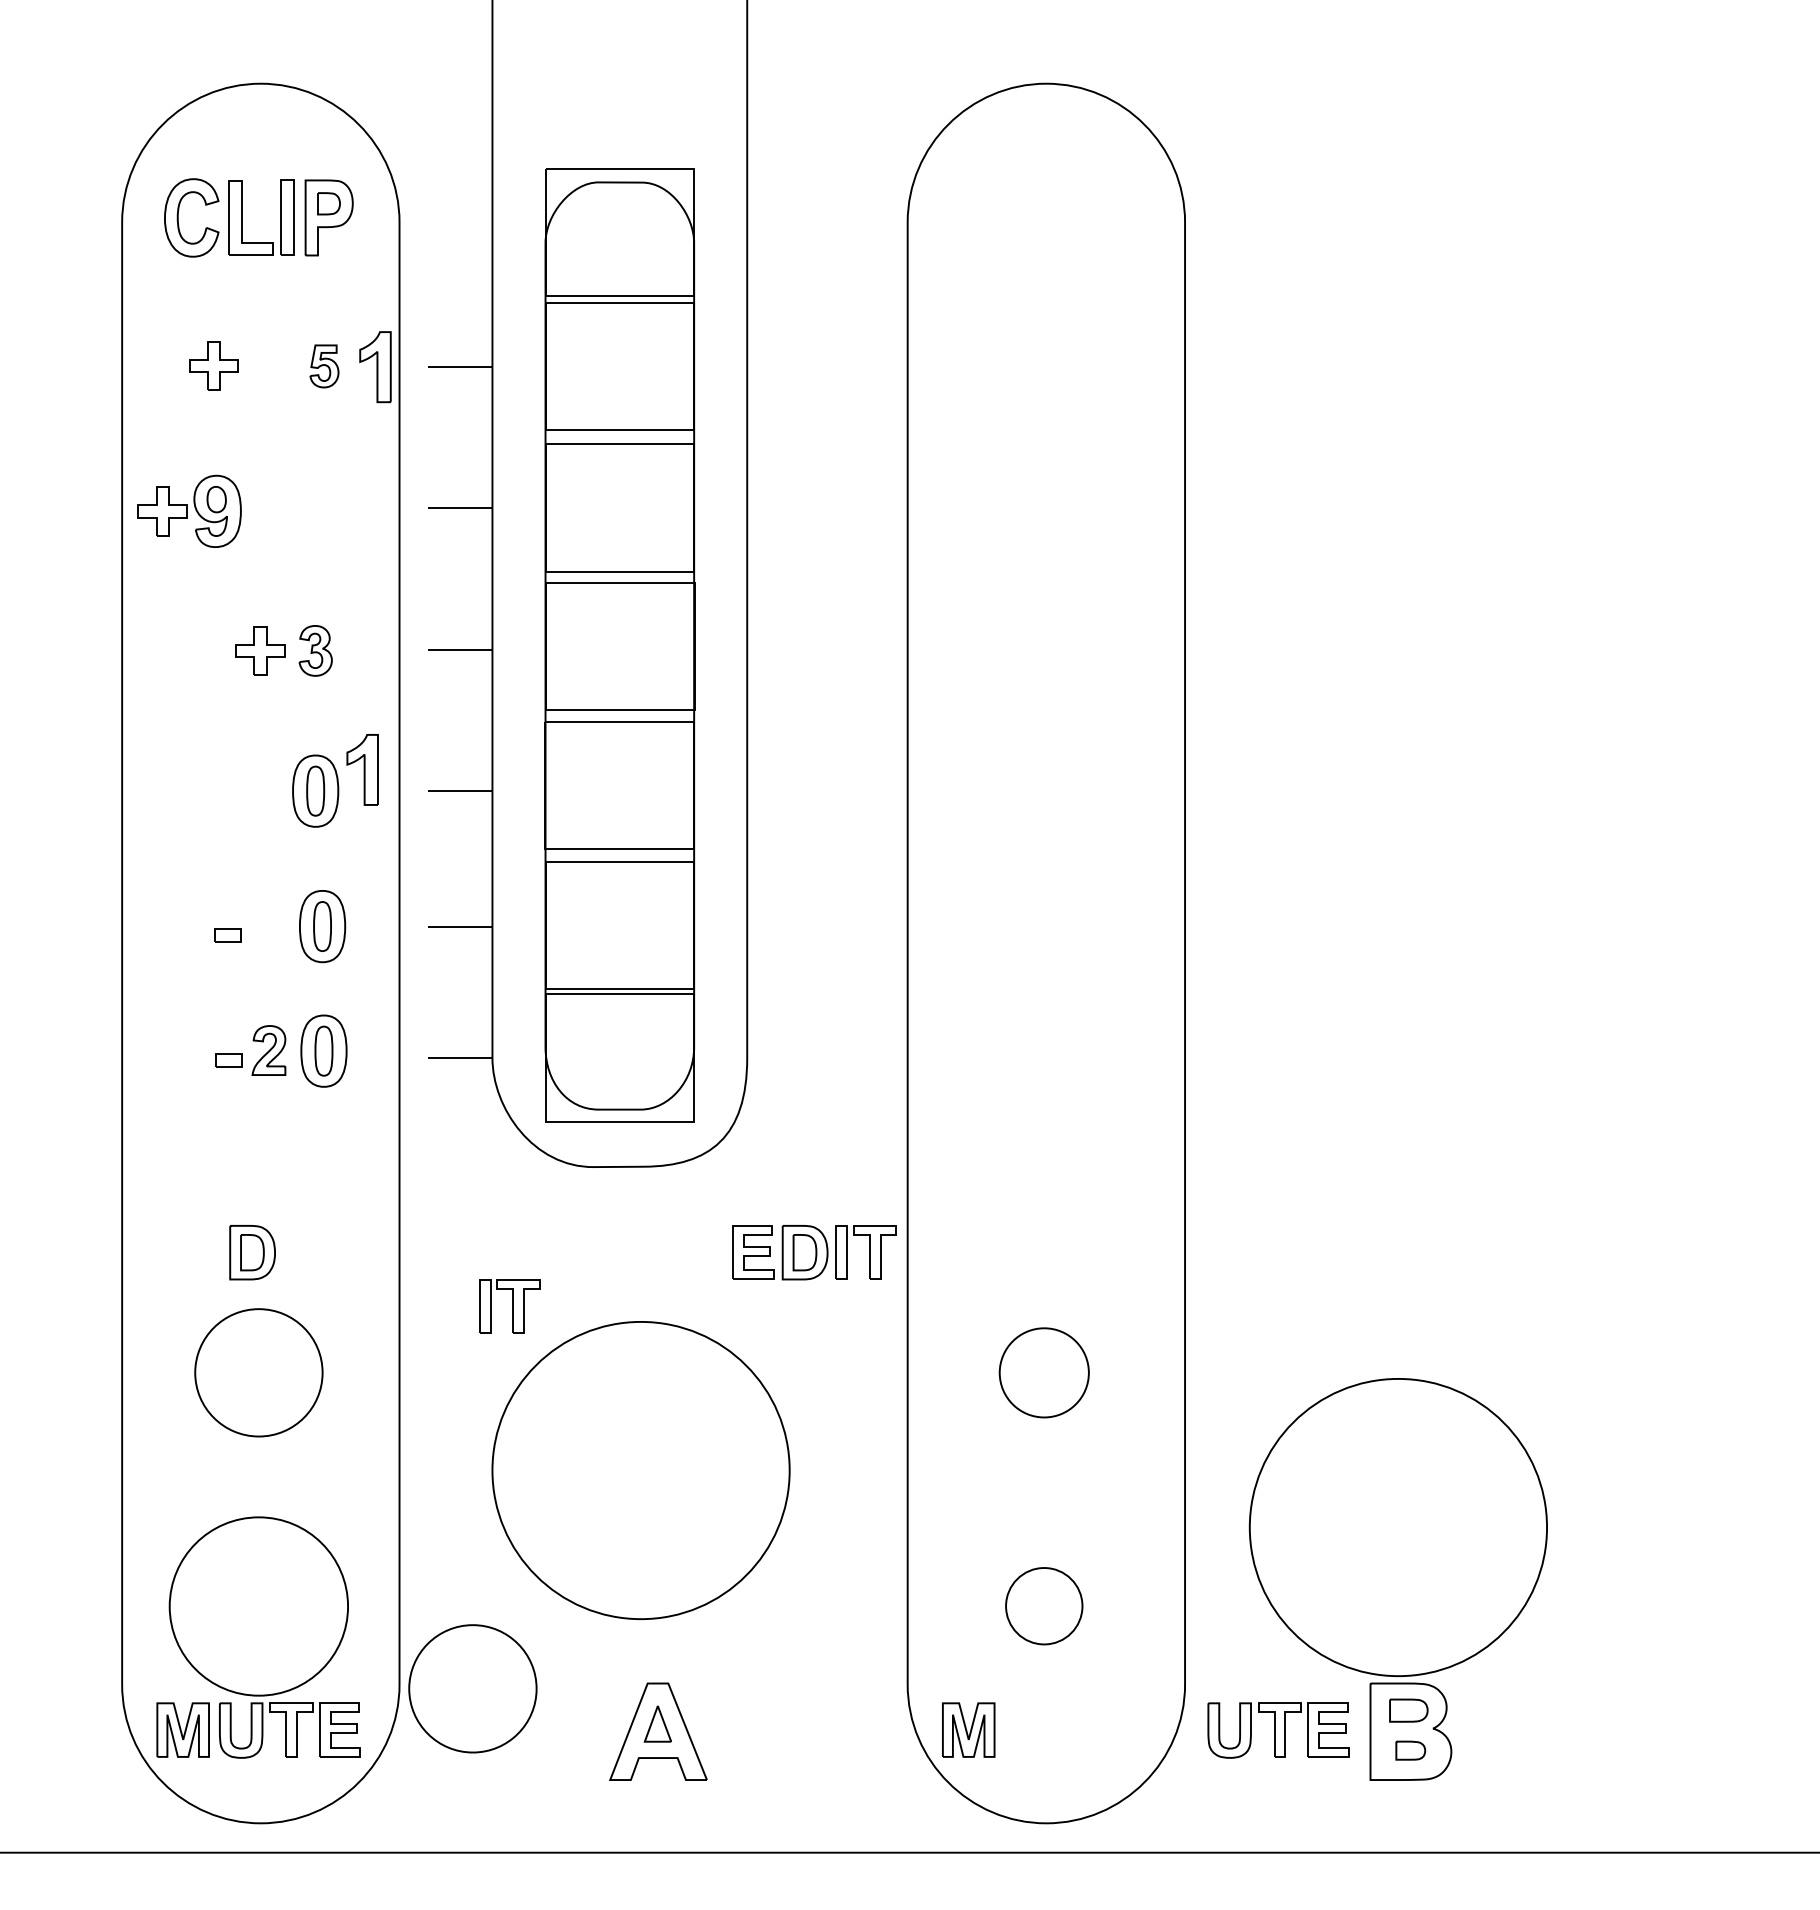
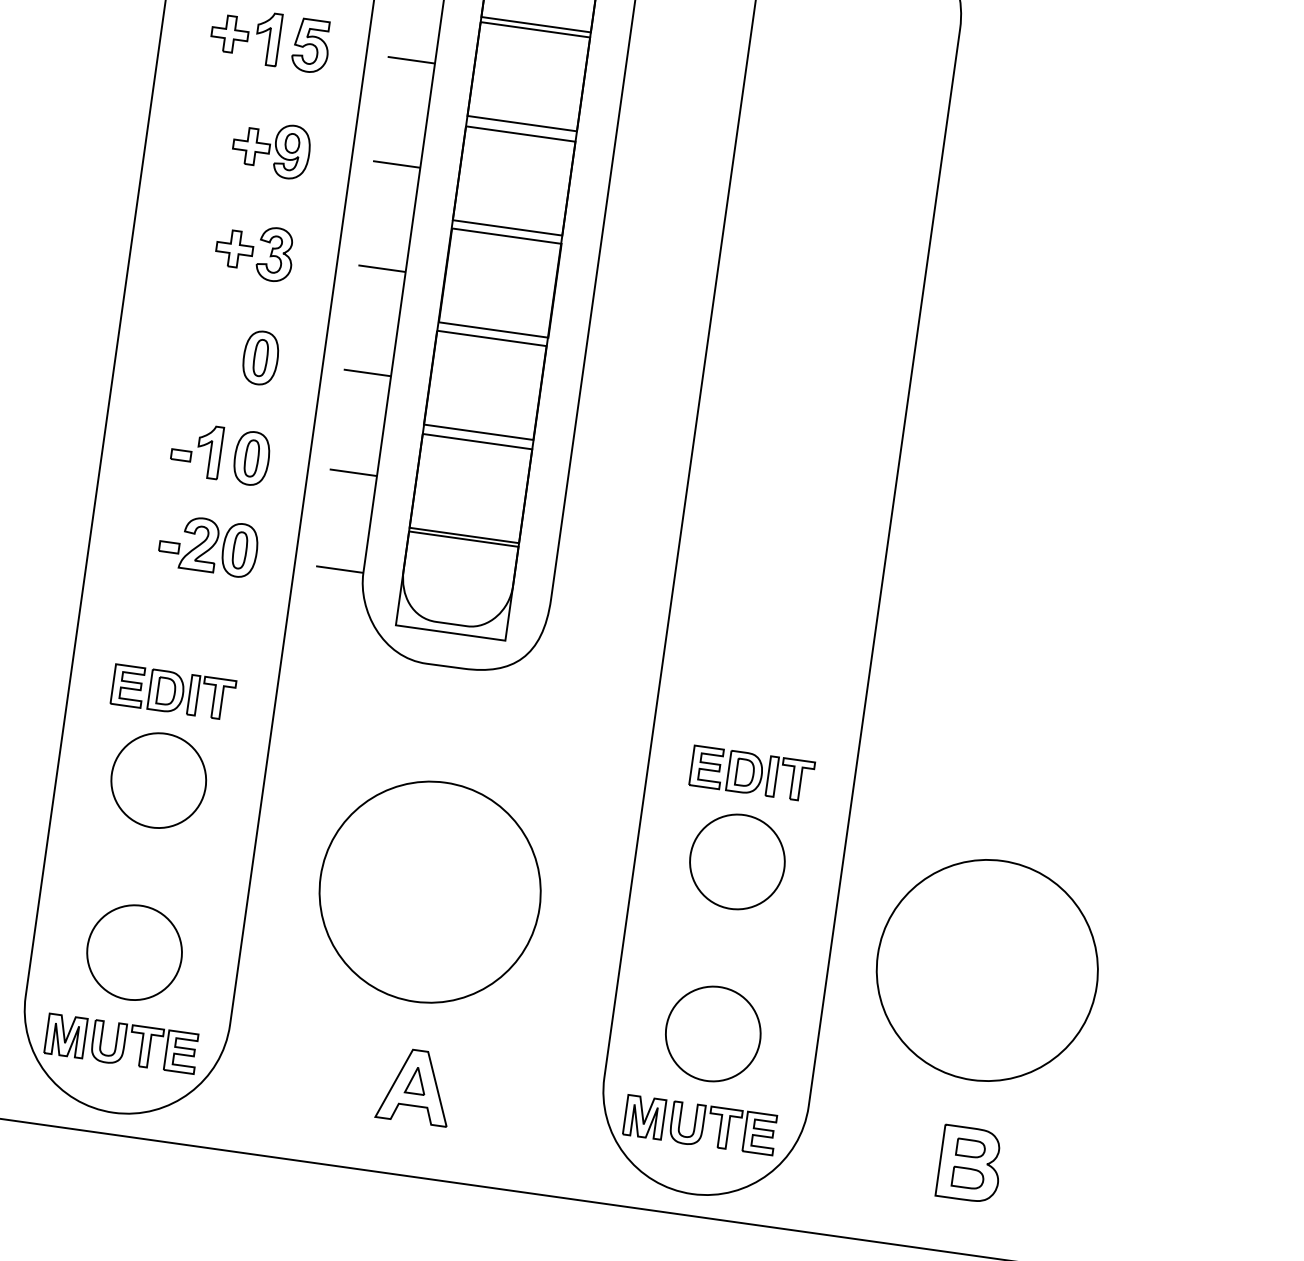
part: (324, 366) -> (311, 46), size x1.67
part: (375, 367) -> (267, 39), moved
part: (189, 510) -> (271, 148), moved
part: (315, 650) -> (275, 254), size x1.43
part: (362, 769) -> (209, 451), moved
part: (268, 1050) -> (199, 544), size x1.43
part: (200, 1252) -> (128, 685), added
part: (814, 1252) -> (752, 773), moved
part: (509, 1306) -> (211, 697), moved
part: (1043, 1372) -> (736, 861), size x1.43
part: (1397, 1527) -> (986, 970), moved
part: (258, 1605) -> (134, 951), size x0.71
part: (1043, 1605) -> (712, 1033), size x1.67
part: (472, 1688) -> (283, 1035), removed
part: (1278, 1730) -> (723, 1128), moved
part: (1410, 1750) -> (968, 1178), size x1.43

